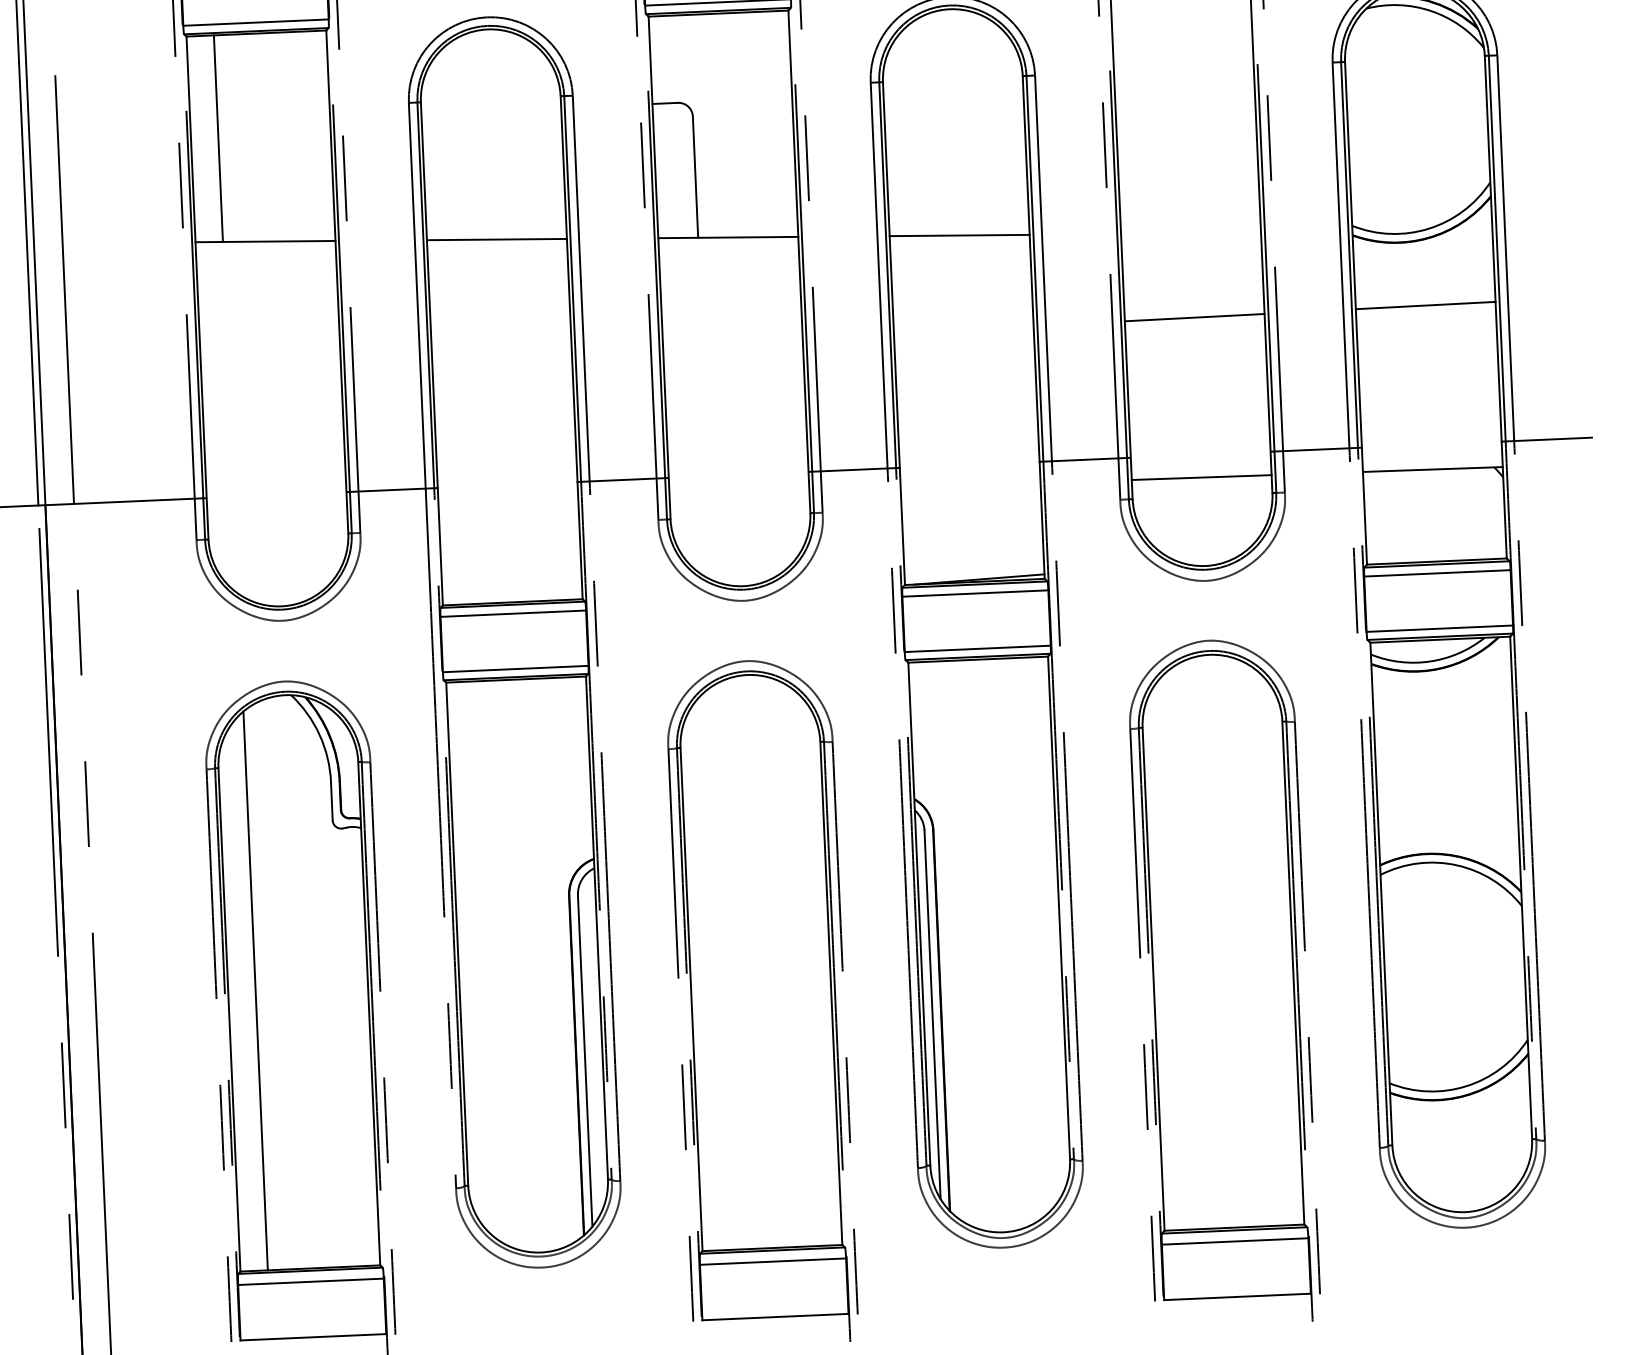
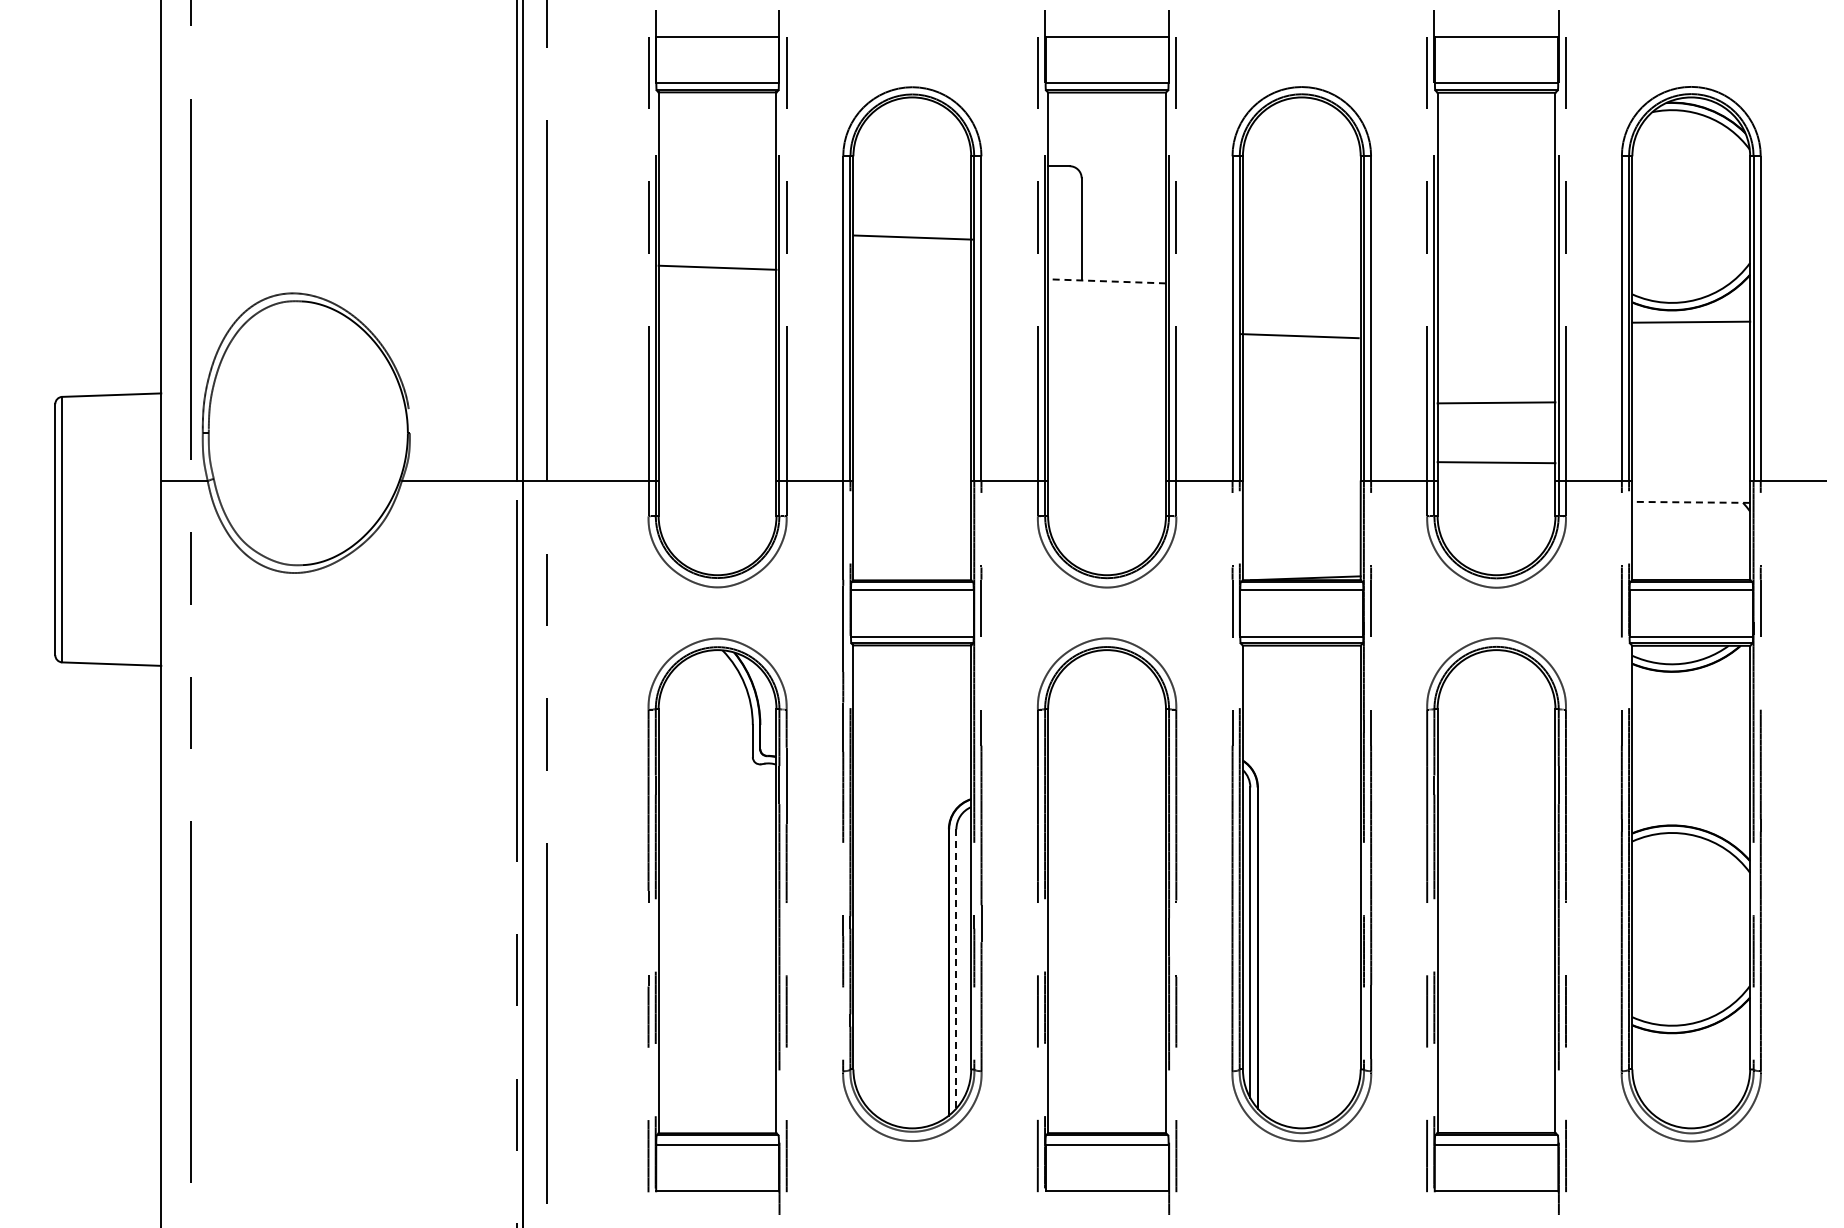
line: (218, 138) -> (681, 179), removed
line: (959, 235) -> (1299, 336), moved
line: (728, 237) -> (1107, 281), solid -> dashed
line: (497, 239) -> (913, 237), moved
line: (1425, 304) -> (1691, 321), moved
line: (1194, 317) -> (1496, 402), moved
line: (1433, 469) -> (1691, 502), solid -> dashed
line: (1201, 477) -> (1496, 462), moved
line: (255, 990) -> (681, 897), removed
line: (585, 1060) -> (956, 968), solid -> dashed

